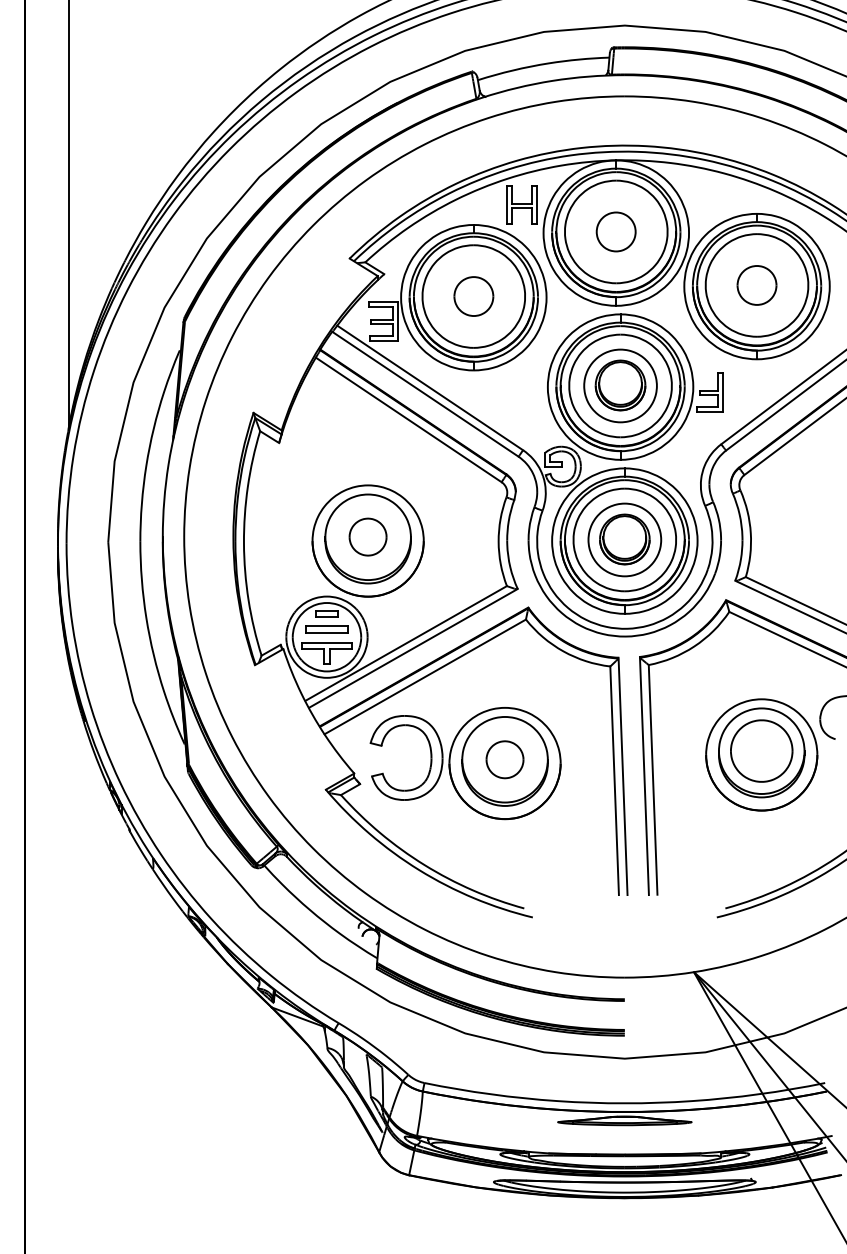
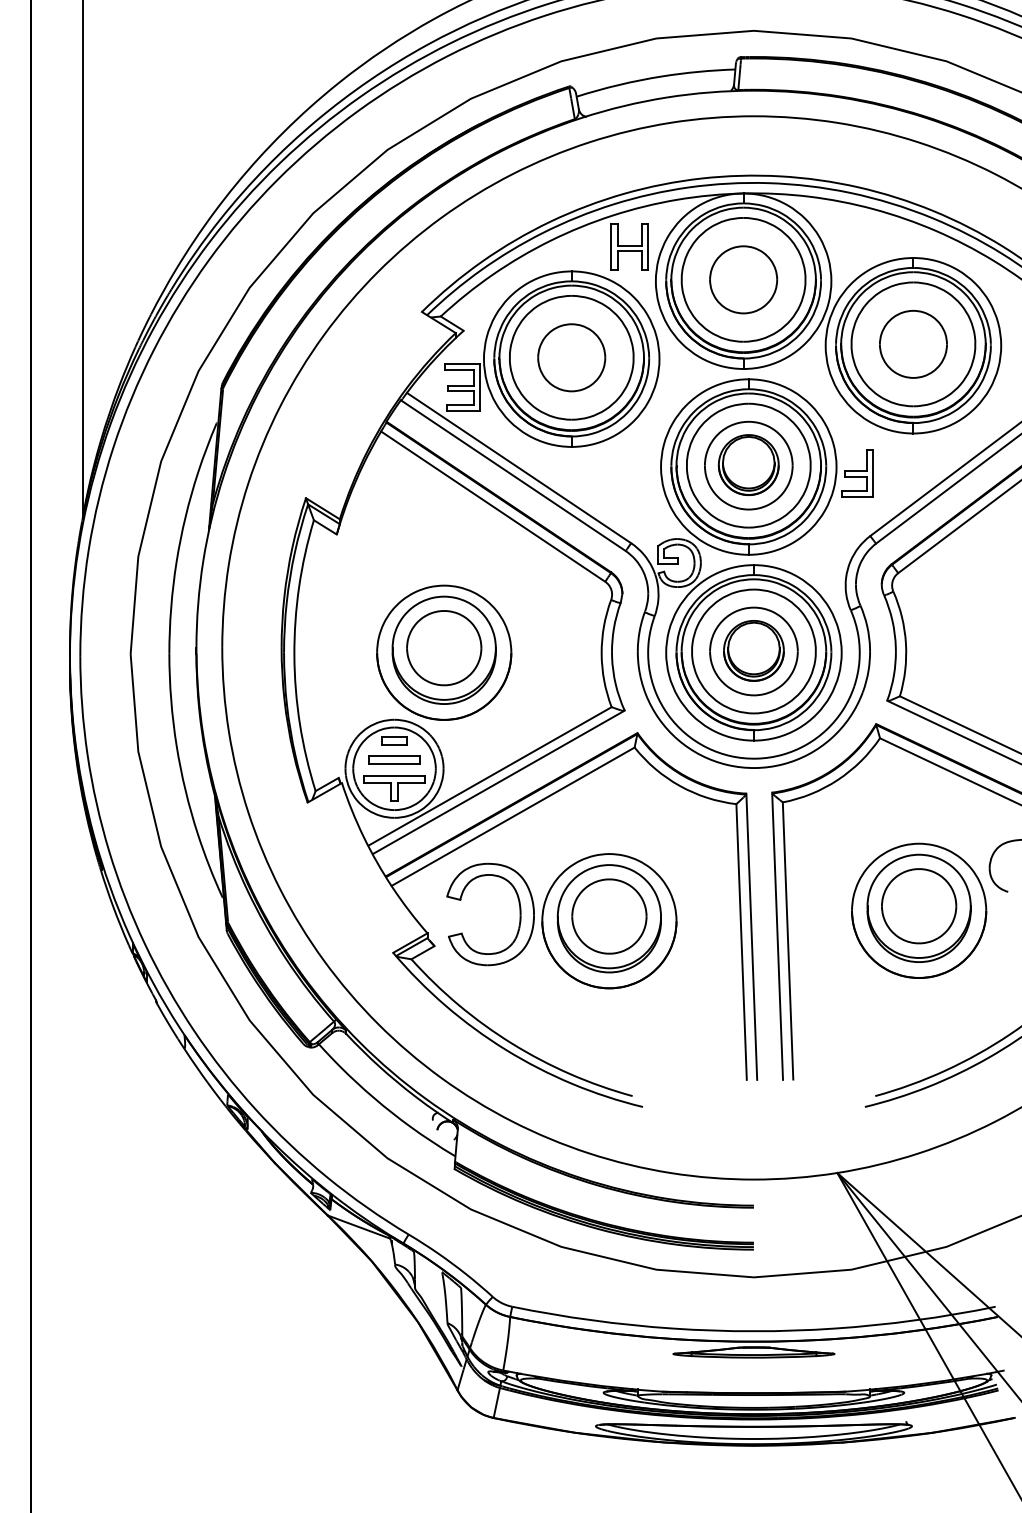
part: (615, 231) -> (742, 279), size x1.43
part: (756, 285) -> (912, 344), size x1.43
part: (473, 296) -> (571, 357), size x1.43
part: (367, 536) -> (443, 647), size x1.67
part: (504, 759) -> (608, 916), size x1.67

